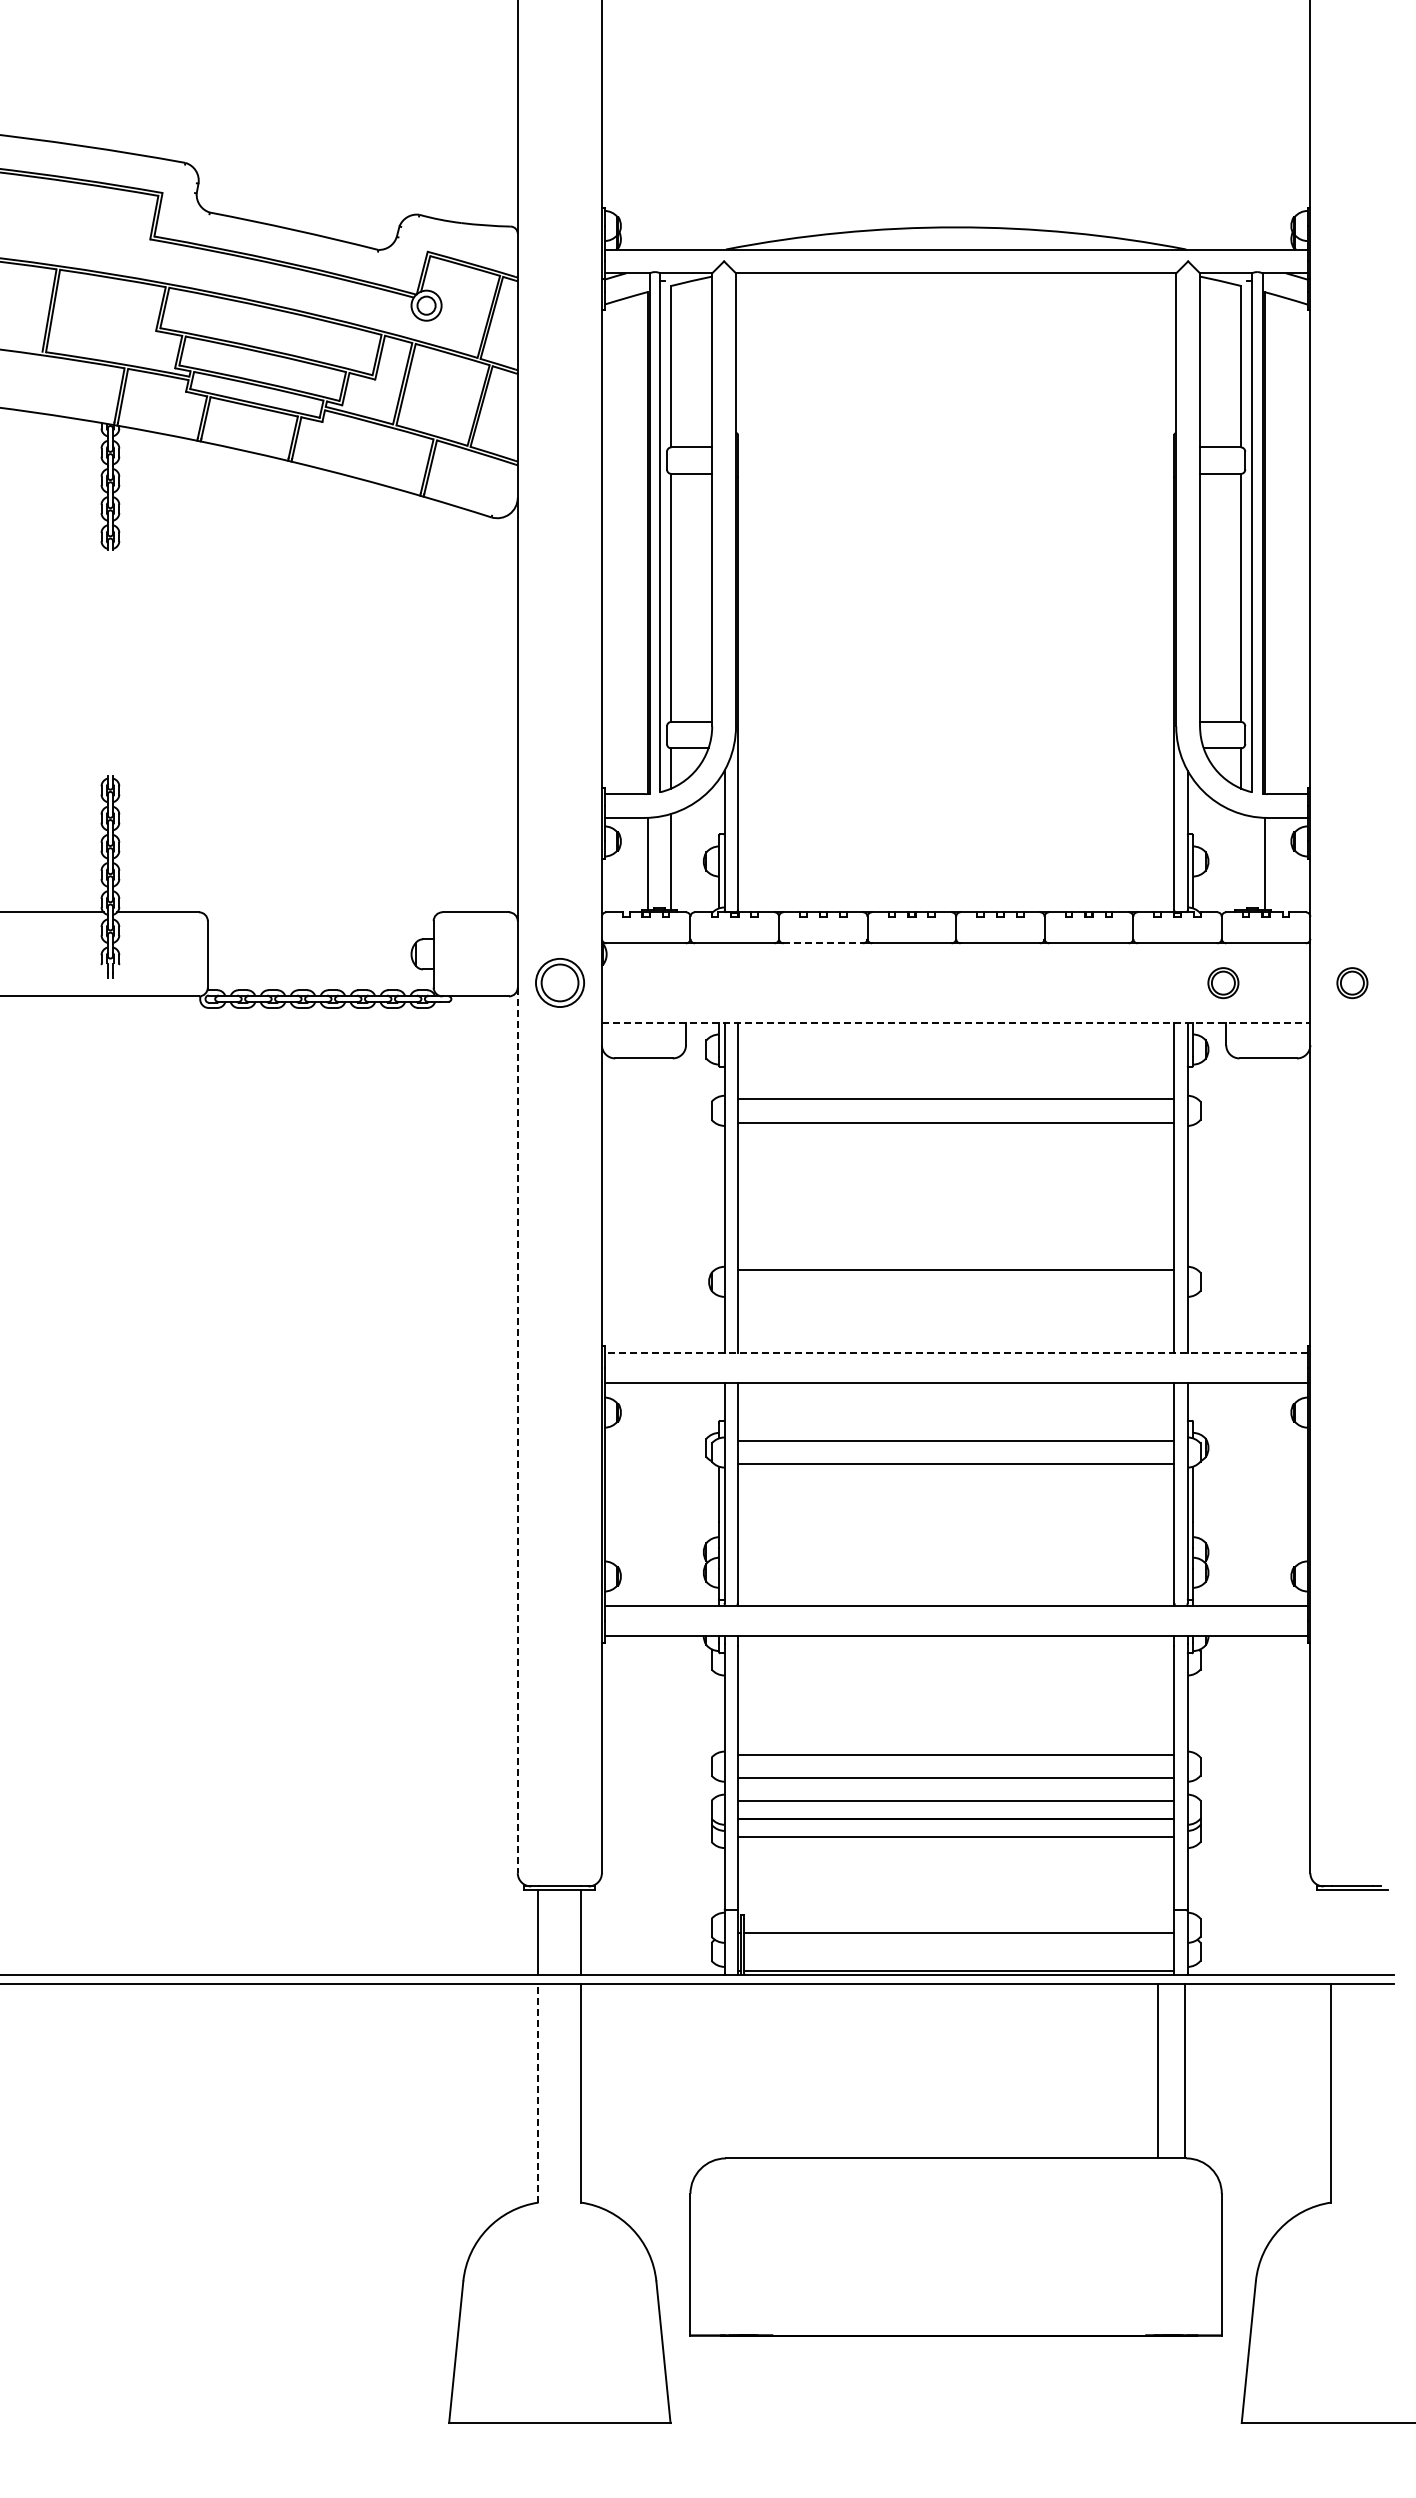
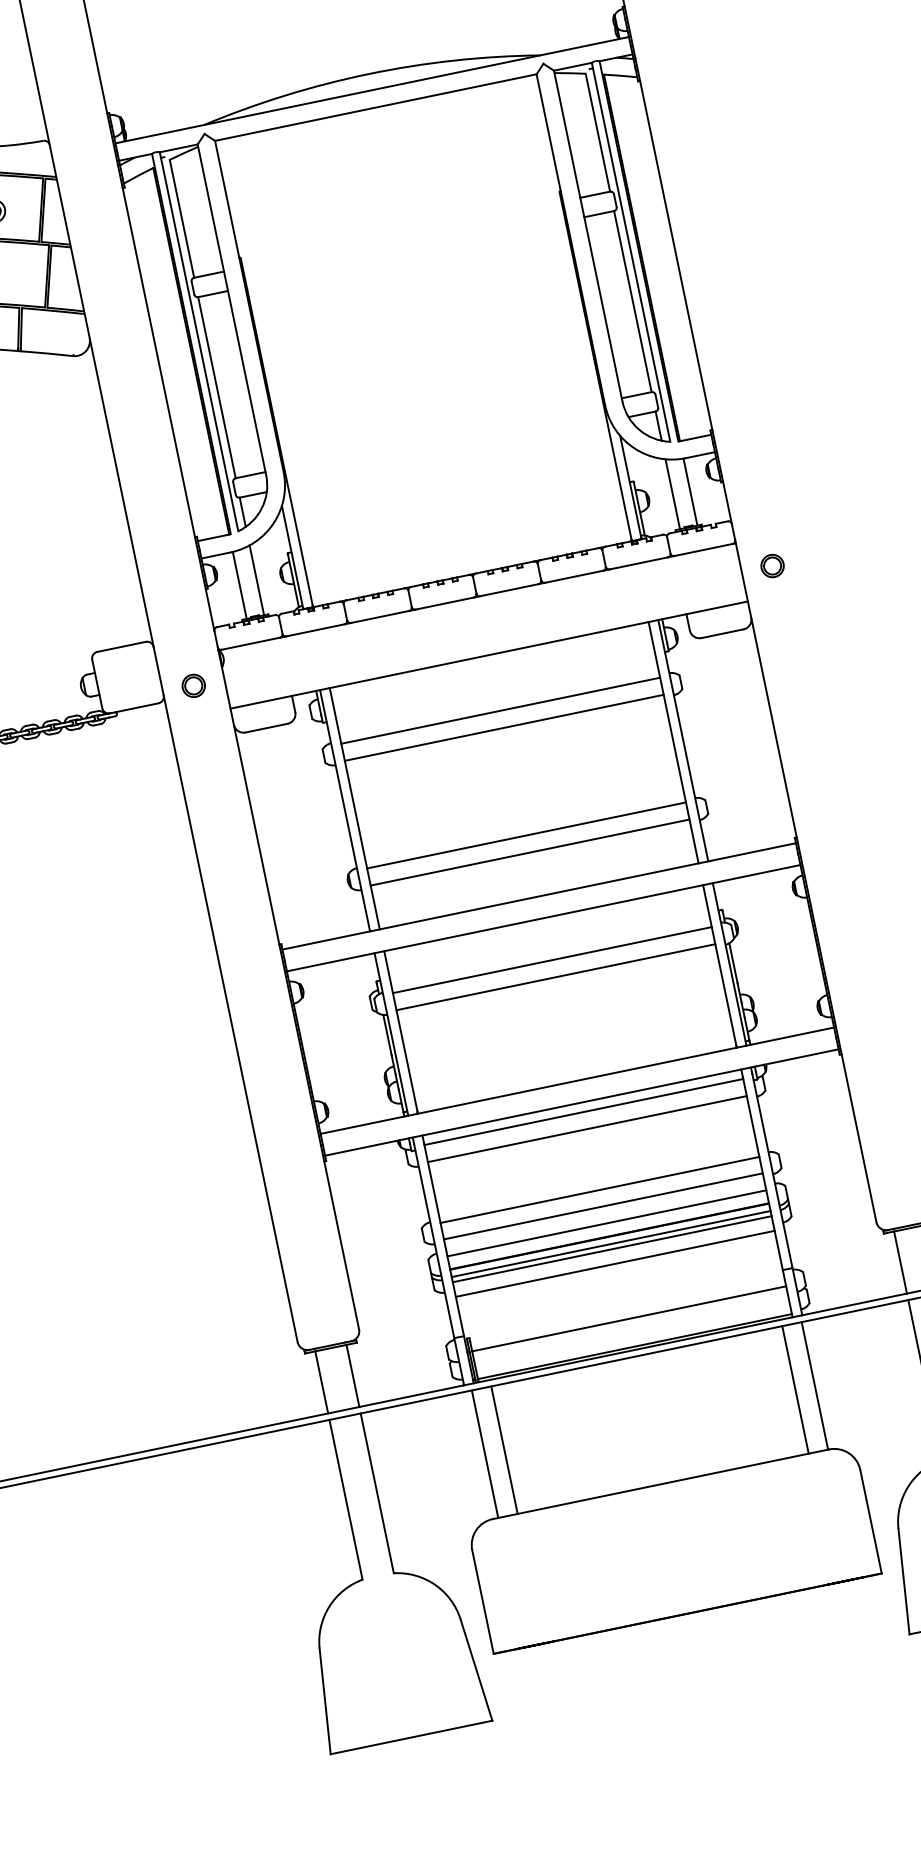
line: (1240, 861) -> (672, 494), added
line: (823, 943) -> (380, 617), dashed -> solid
part: (559, 983) -> (193, 686), size x0.62
part: (1223, 983) -> (678, 585), removed
line: (956, 1023) -> (489, 655), dashed -> solid
line: (955, 1293) -> (529, 852), added
line: (956, 1353) -> (539, 896), dashed -> solid
line: (517, 1430) -> (230, 1019), dashed -> solid
line: (955, 1648) -> (583, 1111), added
line: (955, 1672) -> (586, 1129), added
line: (955, 1829) -> (610, 1244), added
line: (955, 1856) -> (614, 1263), added
line: (1331, 1931) -> (900, 1261), added
line: (733, 2070) -> (485, 1453), added
line: (759, 2070) -> (504, 1449), added
line: (538, 2092) -> (345, 1499), dashed -> solid

